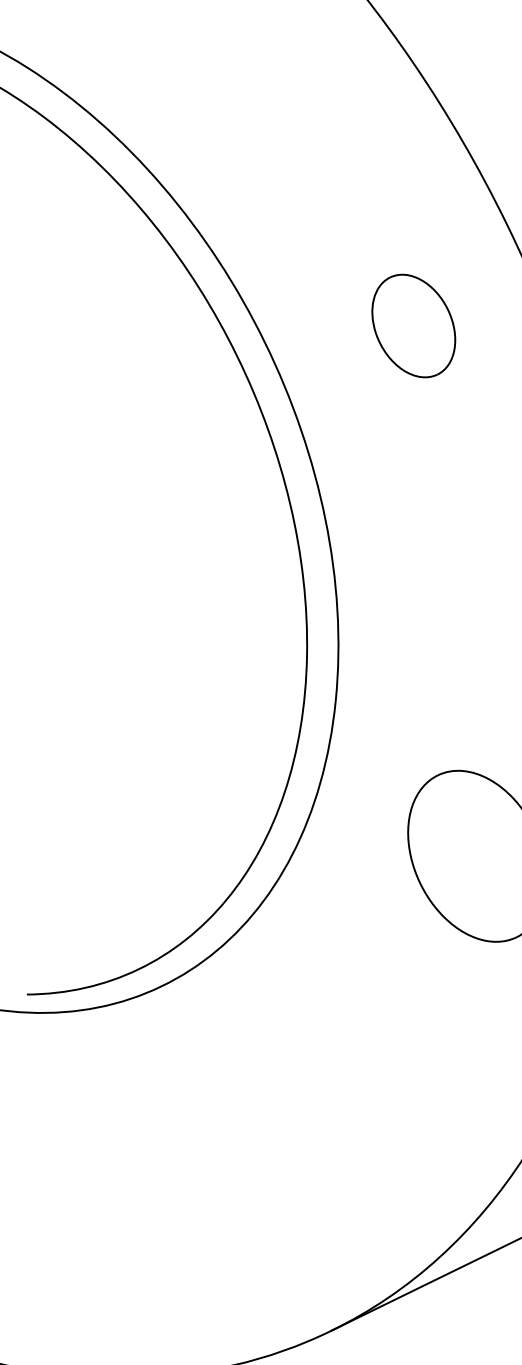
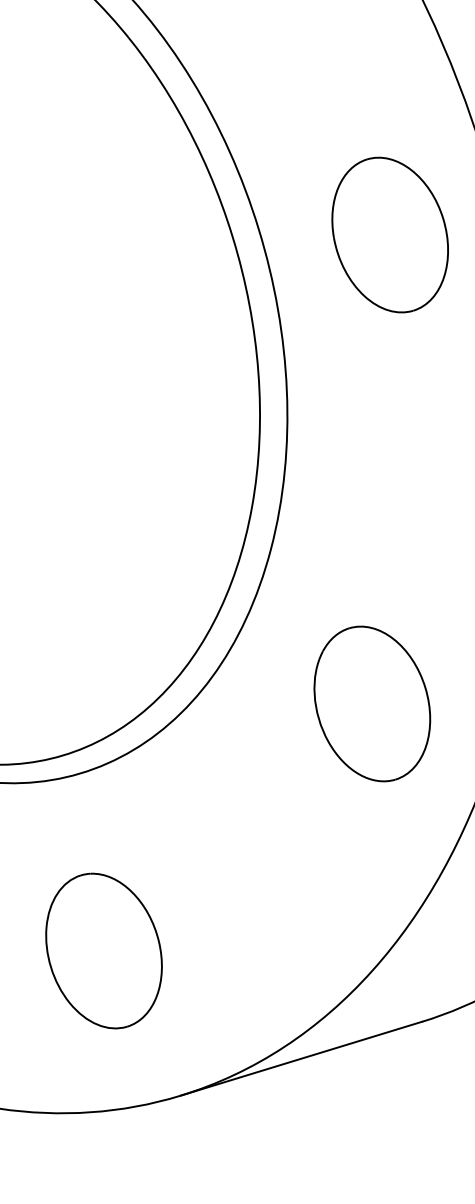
part: (412, 325) -> (389, 234), size x1.67
part: (218, 1181) -> (103, 950), added

